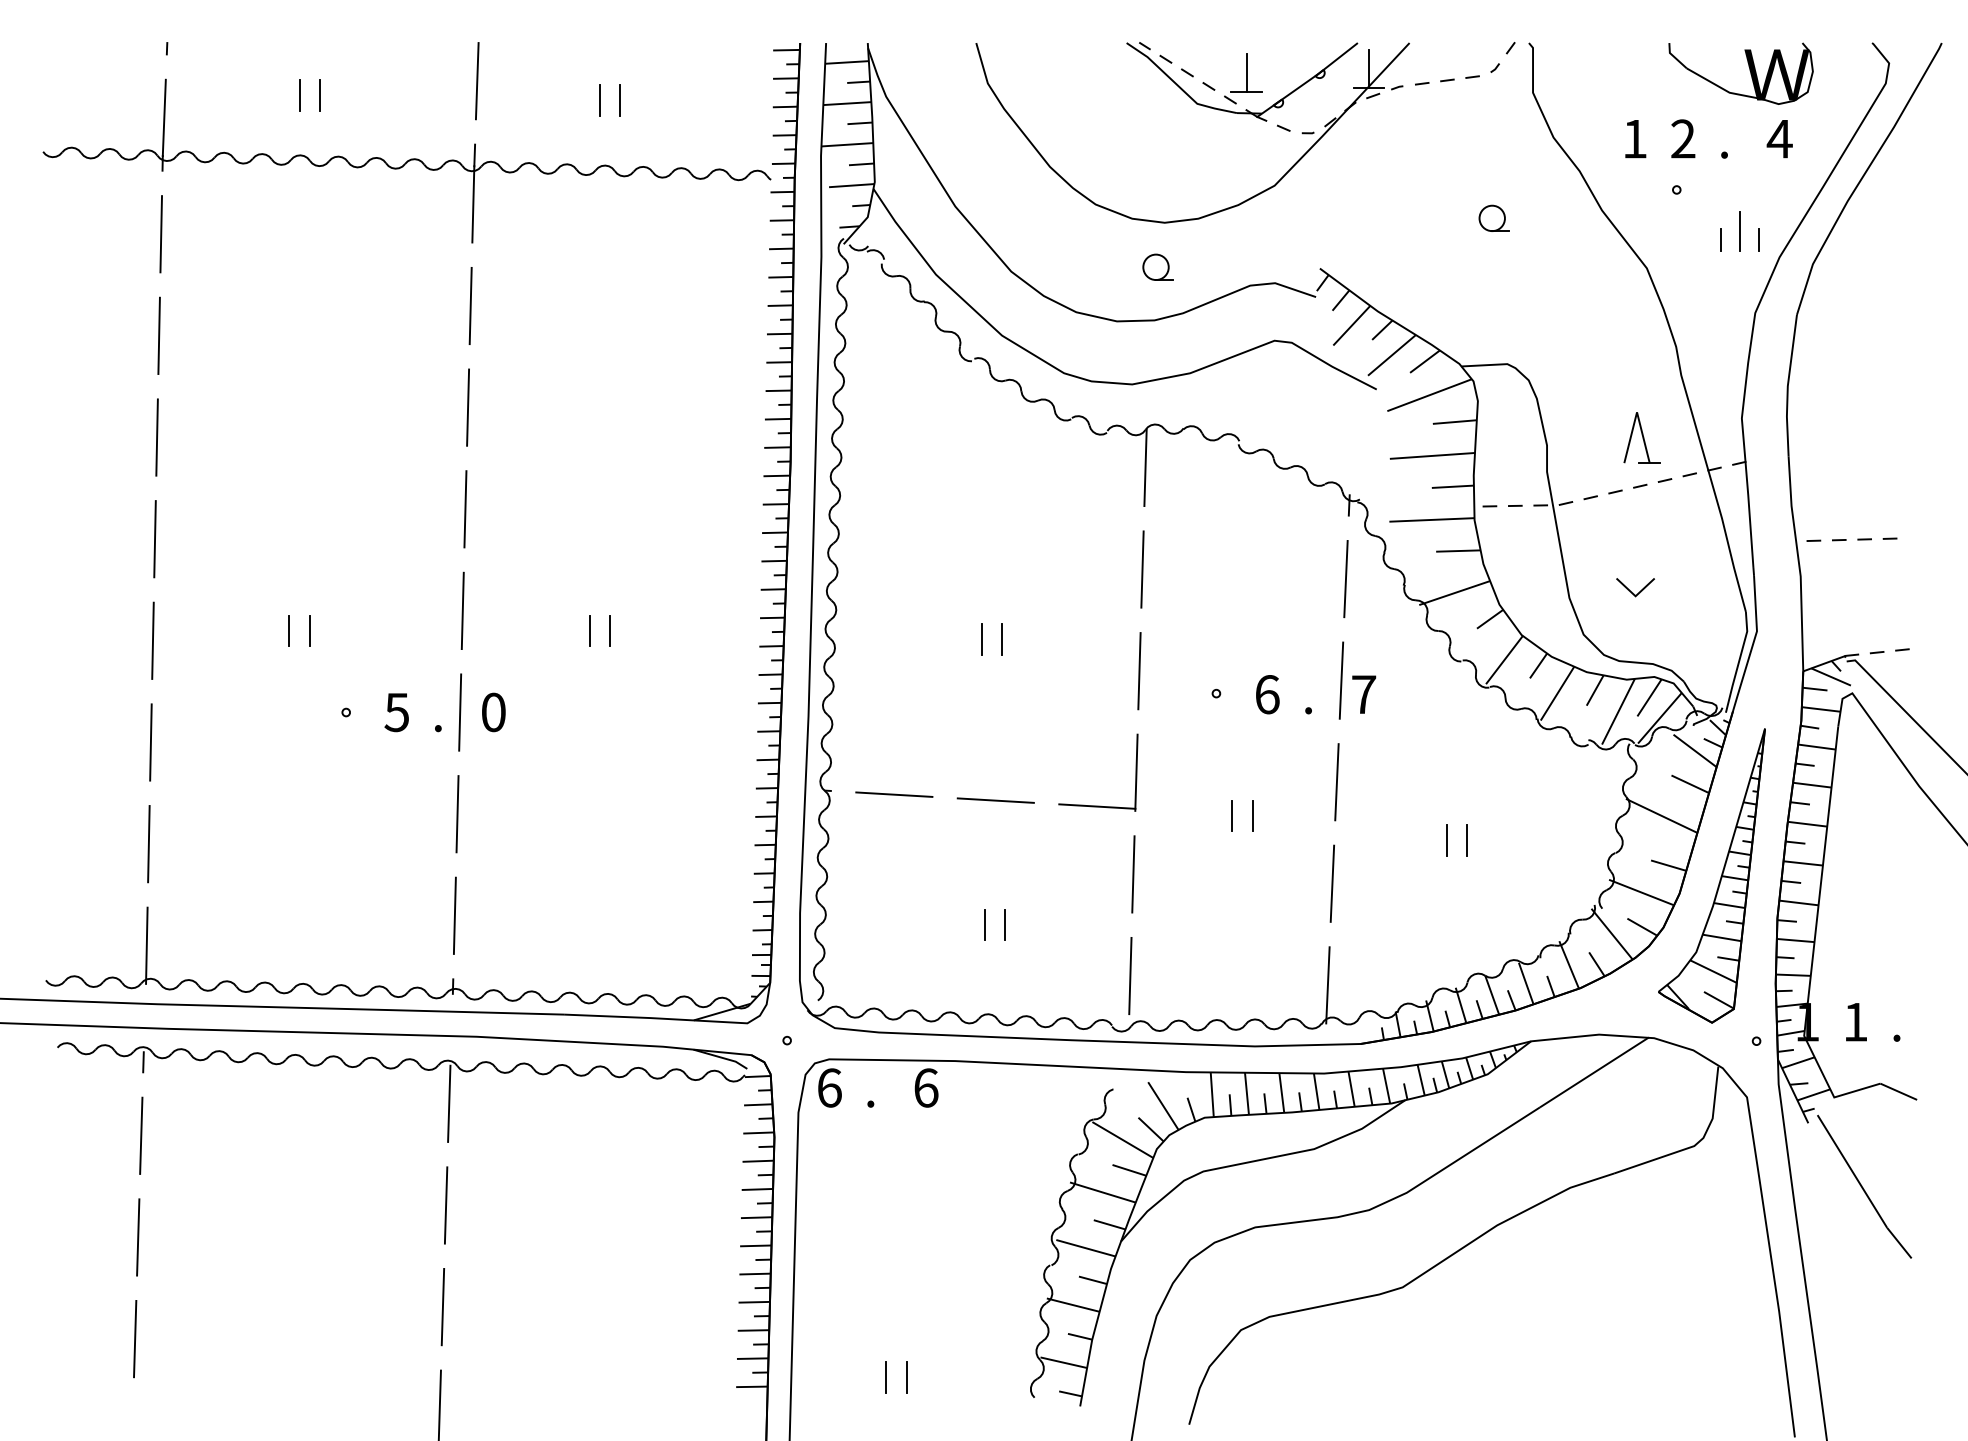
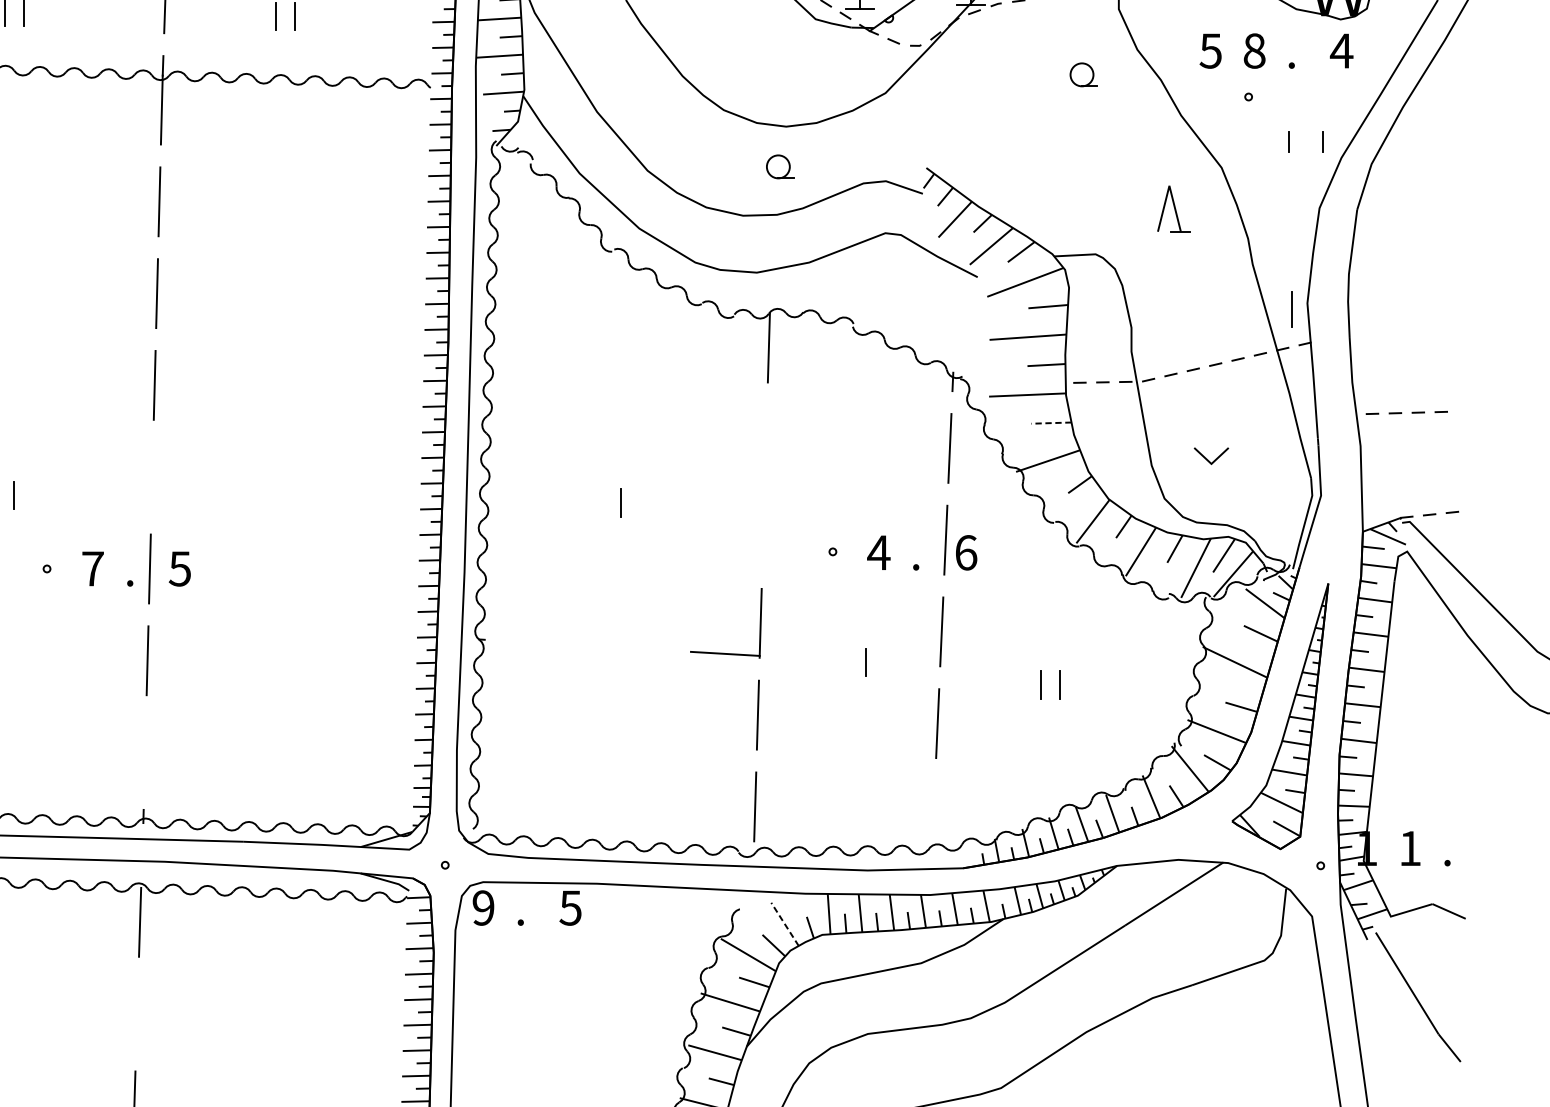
text: (1683, 138) -> (1254, 50), 2 -> 8
text: (1634, 139) -> (1210, 51), 1 -> 5
part: (1493, 217) -> (1083, 74), moved
line: (1739, 231) -> (1290, 309), moved
part: (1641, 437) -> (1173, 208), moved
line: (1457, 551) -> (1050, 423), solid -> dashed
line: (1142, 569) -> (766, 439), removed
line: (462, 610) -> (152, 476), removed
line: (590, 630) -> (267, 494), removed
line: (609, 630) -> (284, 494), removed
line: (1002, 639) -> (639, 503), removed
line: (1139, 671) -> (763, 531), removed
text: (1267, 694) -> (879, 552), 6 -> 4
text: (1364, 694) -> (966, 552), 7 -> 6
text: (396, 712) -> (92, 568), 5 -> 7
text: (493, 712) -> (180, 568), 0 -> 5
line: (894, 794) -> (542, 642), removed
line: (995, 800) -> (633, 648), removed
line: (1232, 815) -> (847, 661), removed
line: (454, 915) -> (144, 752), removed
line: (984, 924) -> (623, 760), removed
line: (1004, 924) -> (641, 760), removed
line: (1327, 985) -> (933, 815), removed
text: (829, 1087) -> (483, 907), 6 -> 9
text: (925, 1087) -> (570, 907), 6 -> 5
line: (1163, 1105) -> (785, 923), solid -> dashed
line: (445, 1205) -> (136, 1014), removed

